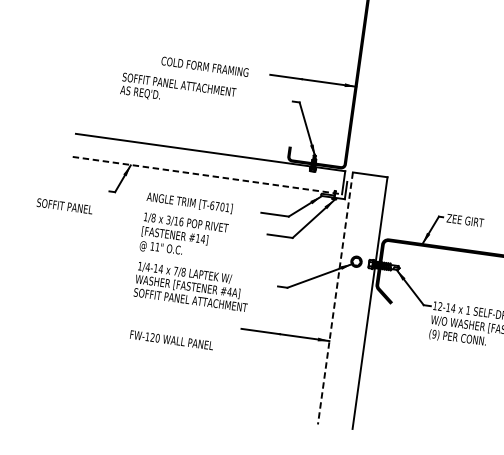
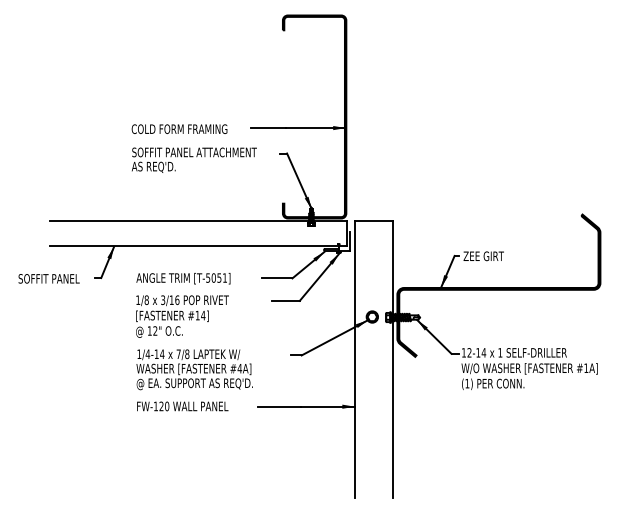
text: (178, 91) -> (194, 159), moved
line: (207, 175) -> (198, 246), dashed -> solid
text: (64, 205) -> (48, 278), moved
text: (217, 205) -> (213, 277), [T-6701] -> [T-5051]
text: (157, 246) -> (155, 330), 11" -> 12"
line: (335, 298) -> (355, 359), dashed -> solid
text: (190, 301) -> (198, 384), SOFFIT PANEL ATTACHMENT -> @ EA. SUPPORT AS REQ'D.
text: (434, 334) -> (467, 383), (9) -> (1)
text: (171, 340) -> (182, 406), moved

